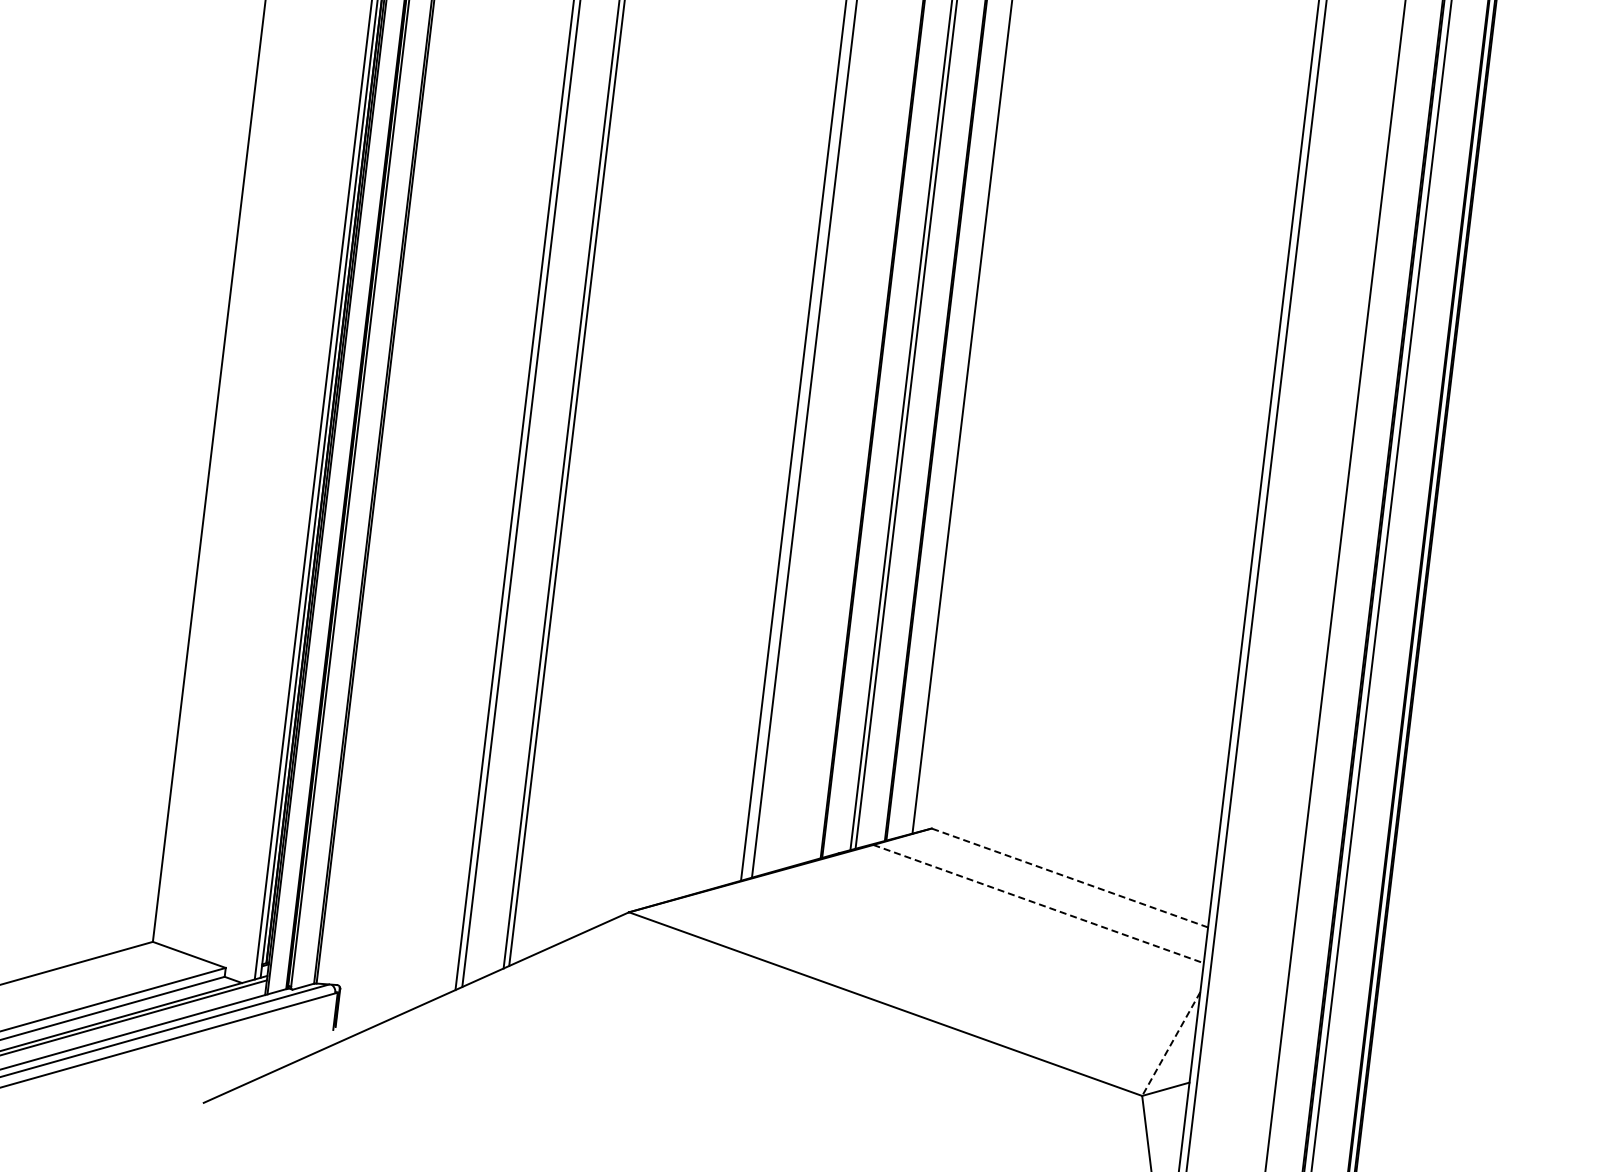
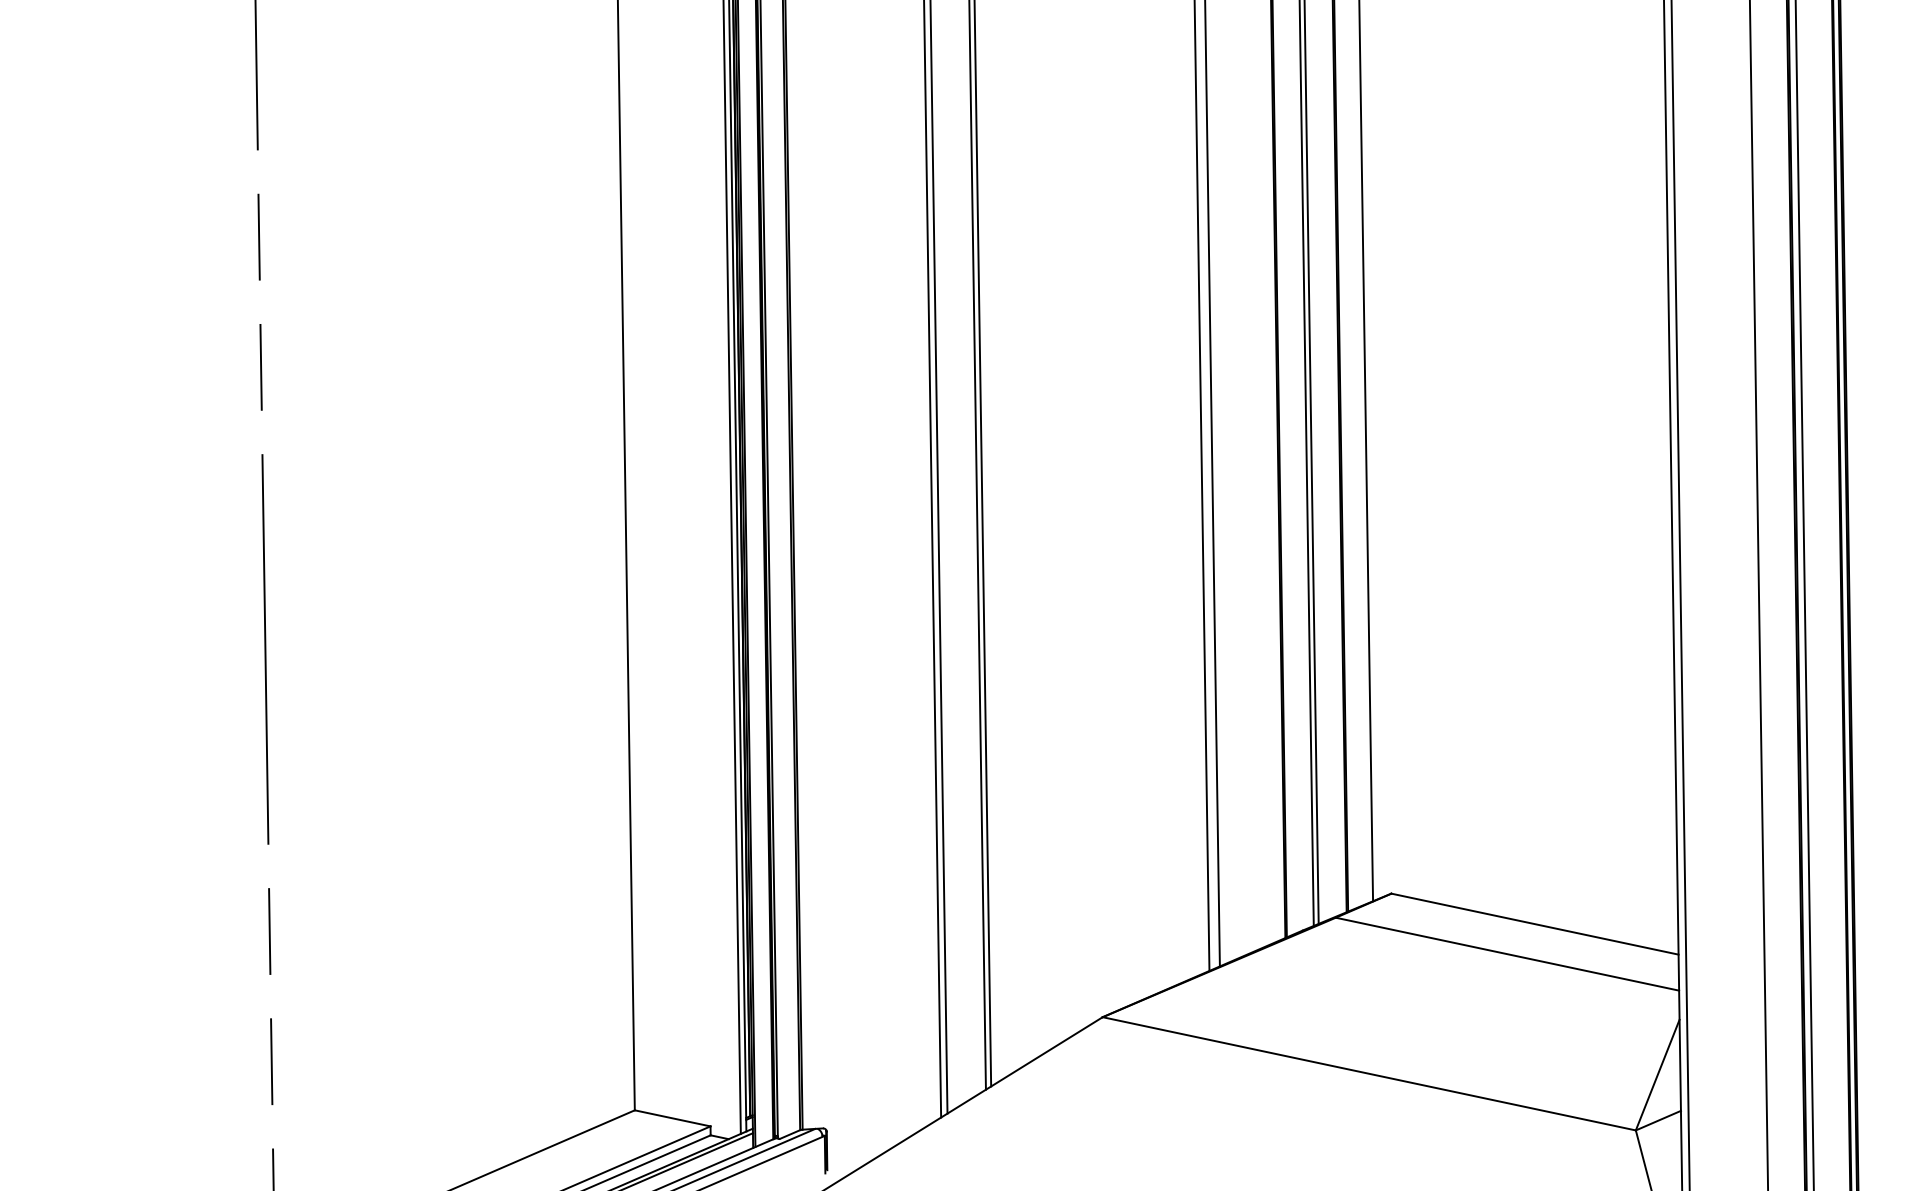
line: (1069, 878) -> (1534, 924), dashed -> solid
line: (1038, 904) -> (1507, 954), dashed -> solid
line: (1171, 1044) -> (1657, 1075), dashed -> solid

